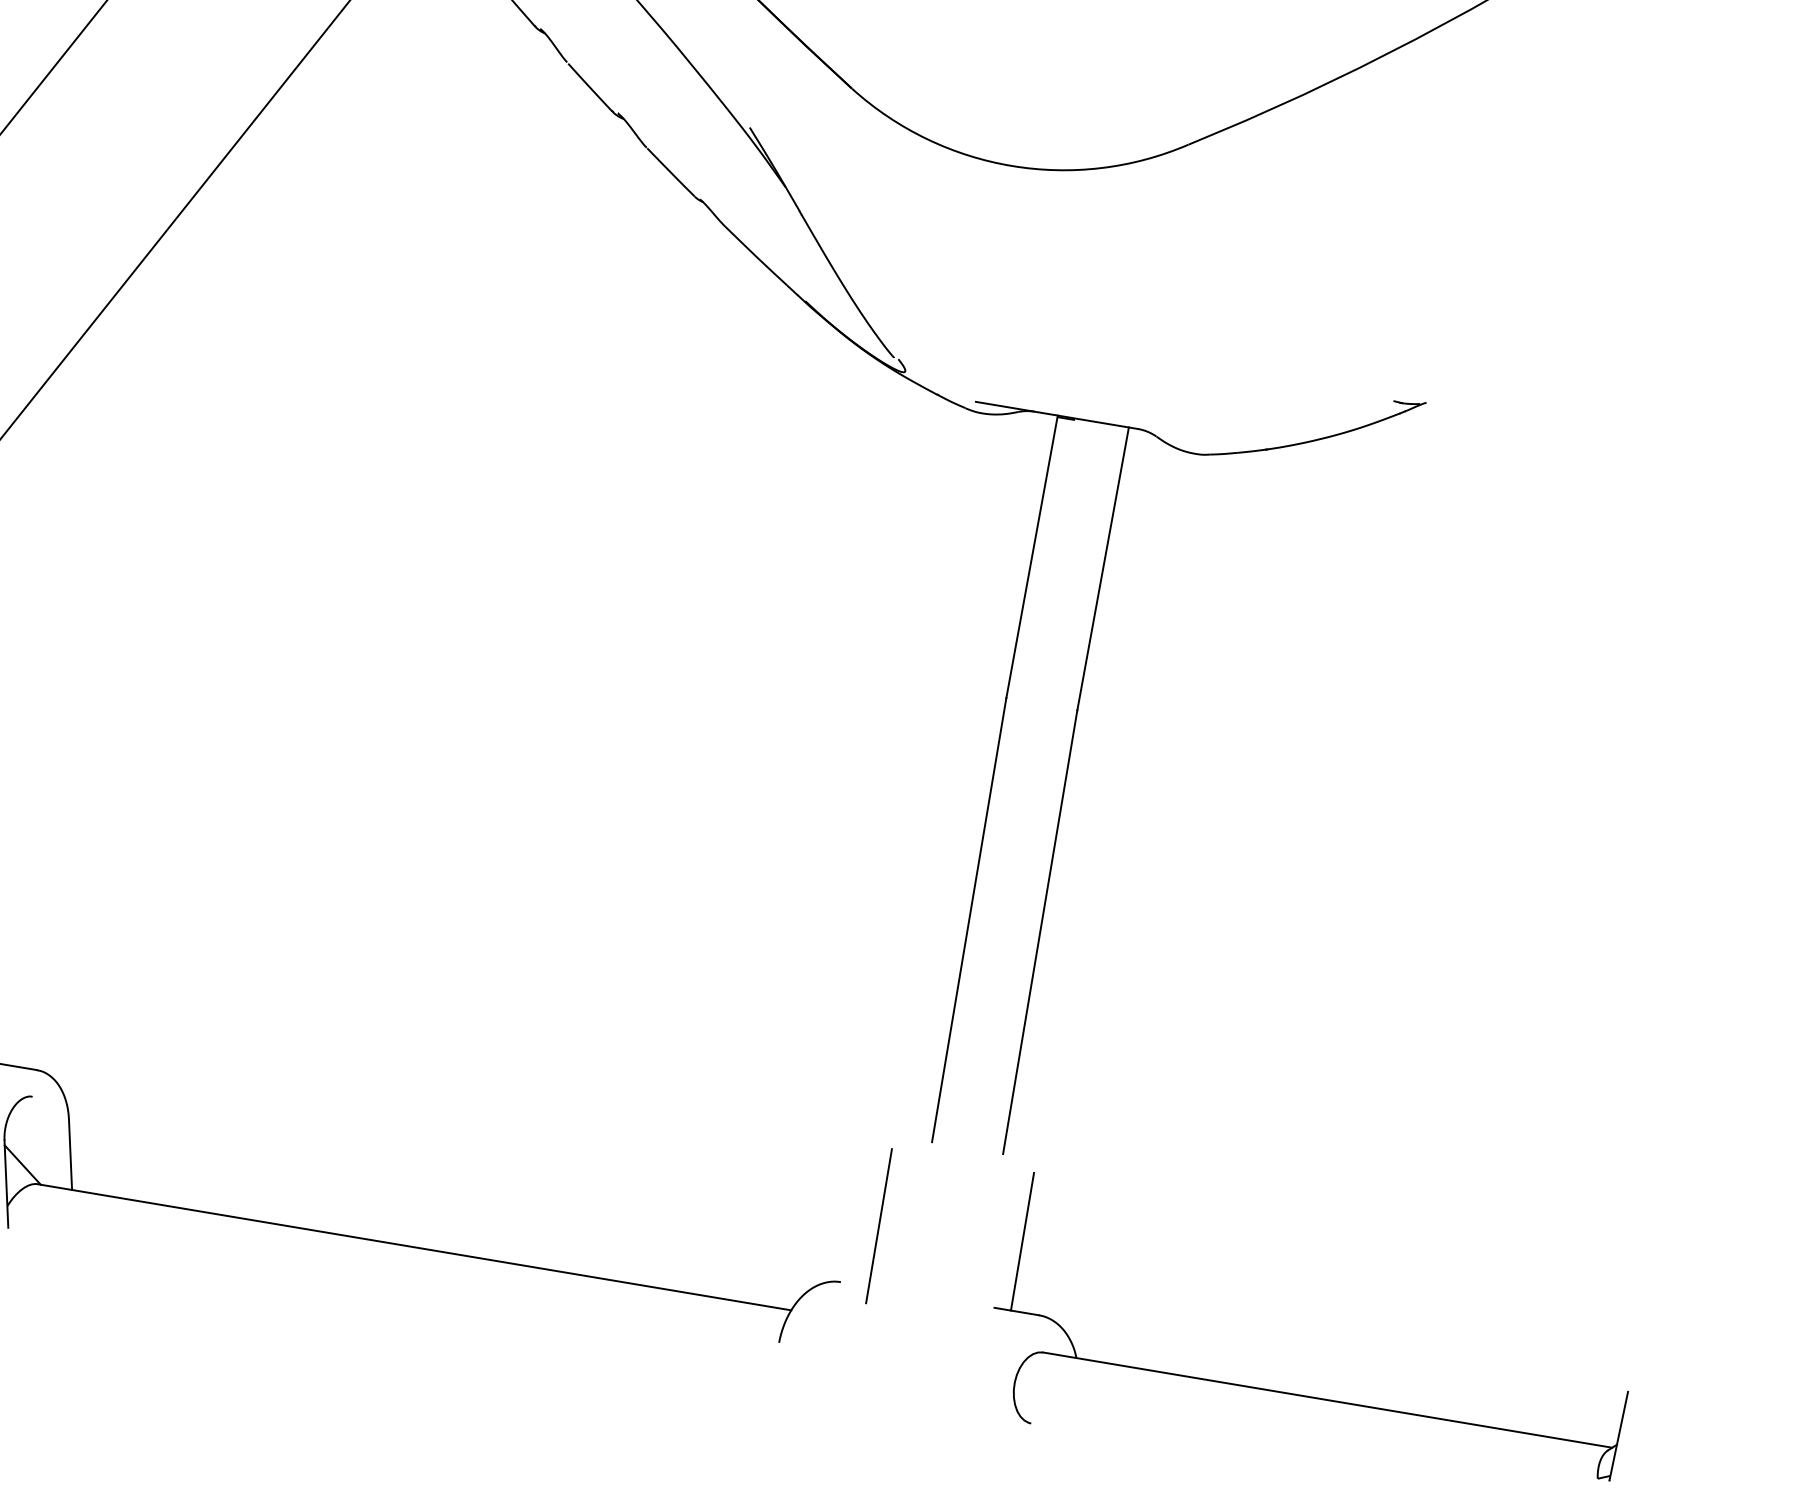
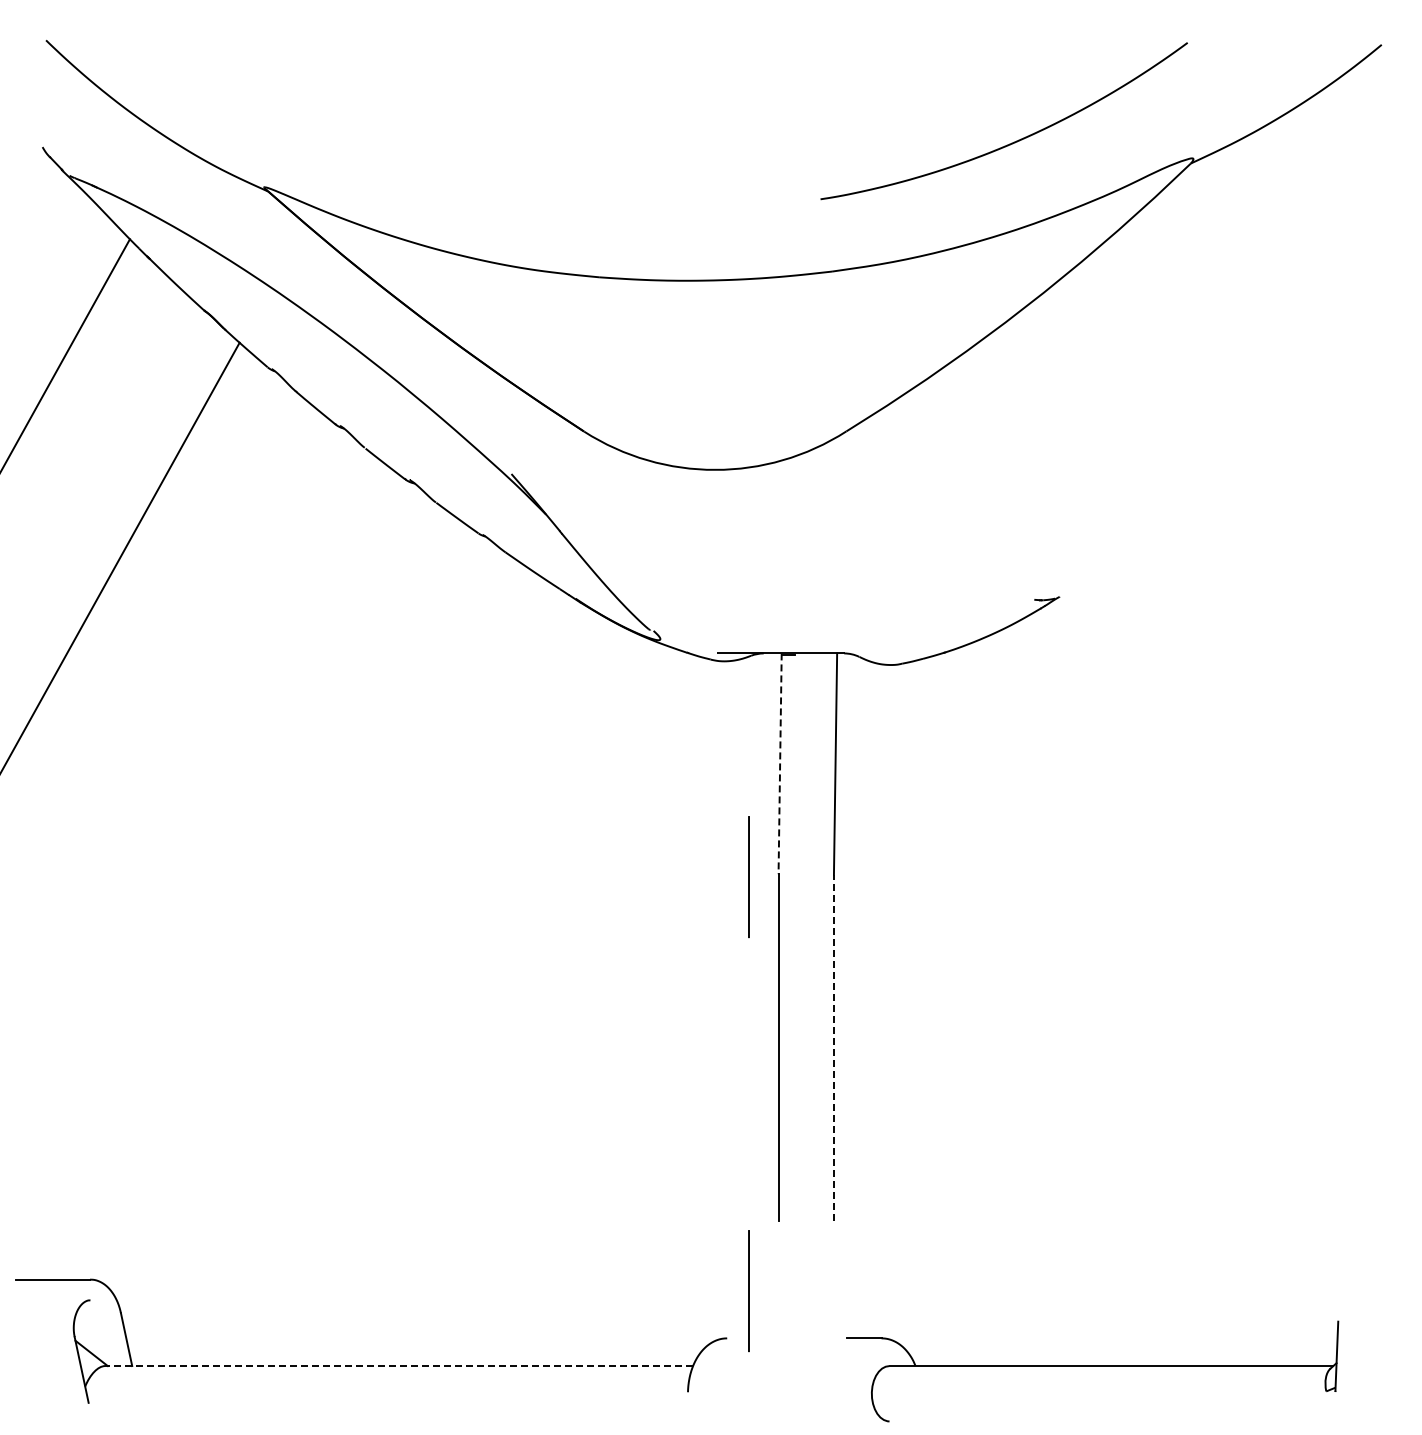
line: (1032, 557) -> (780, 764), solid -> dashed
line: (967, 695) -> (748, 877), added
line: (1039, 931) -> (833, 1047), solid -> dashed
line: (1022, 1241) -> (859, 1284), removed
line: (413, 1247) -> (398, 1366), solid -> dashed

